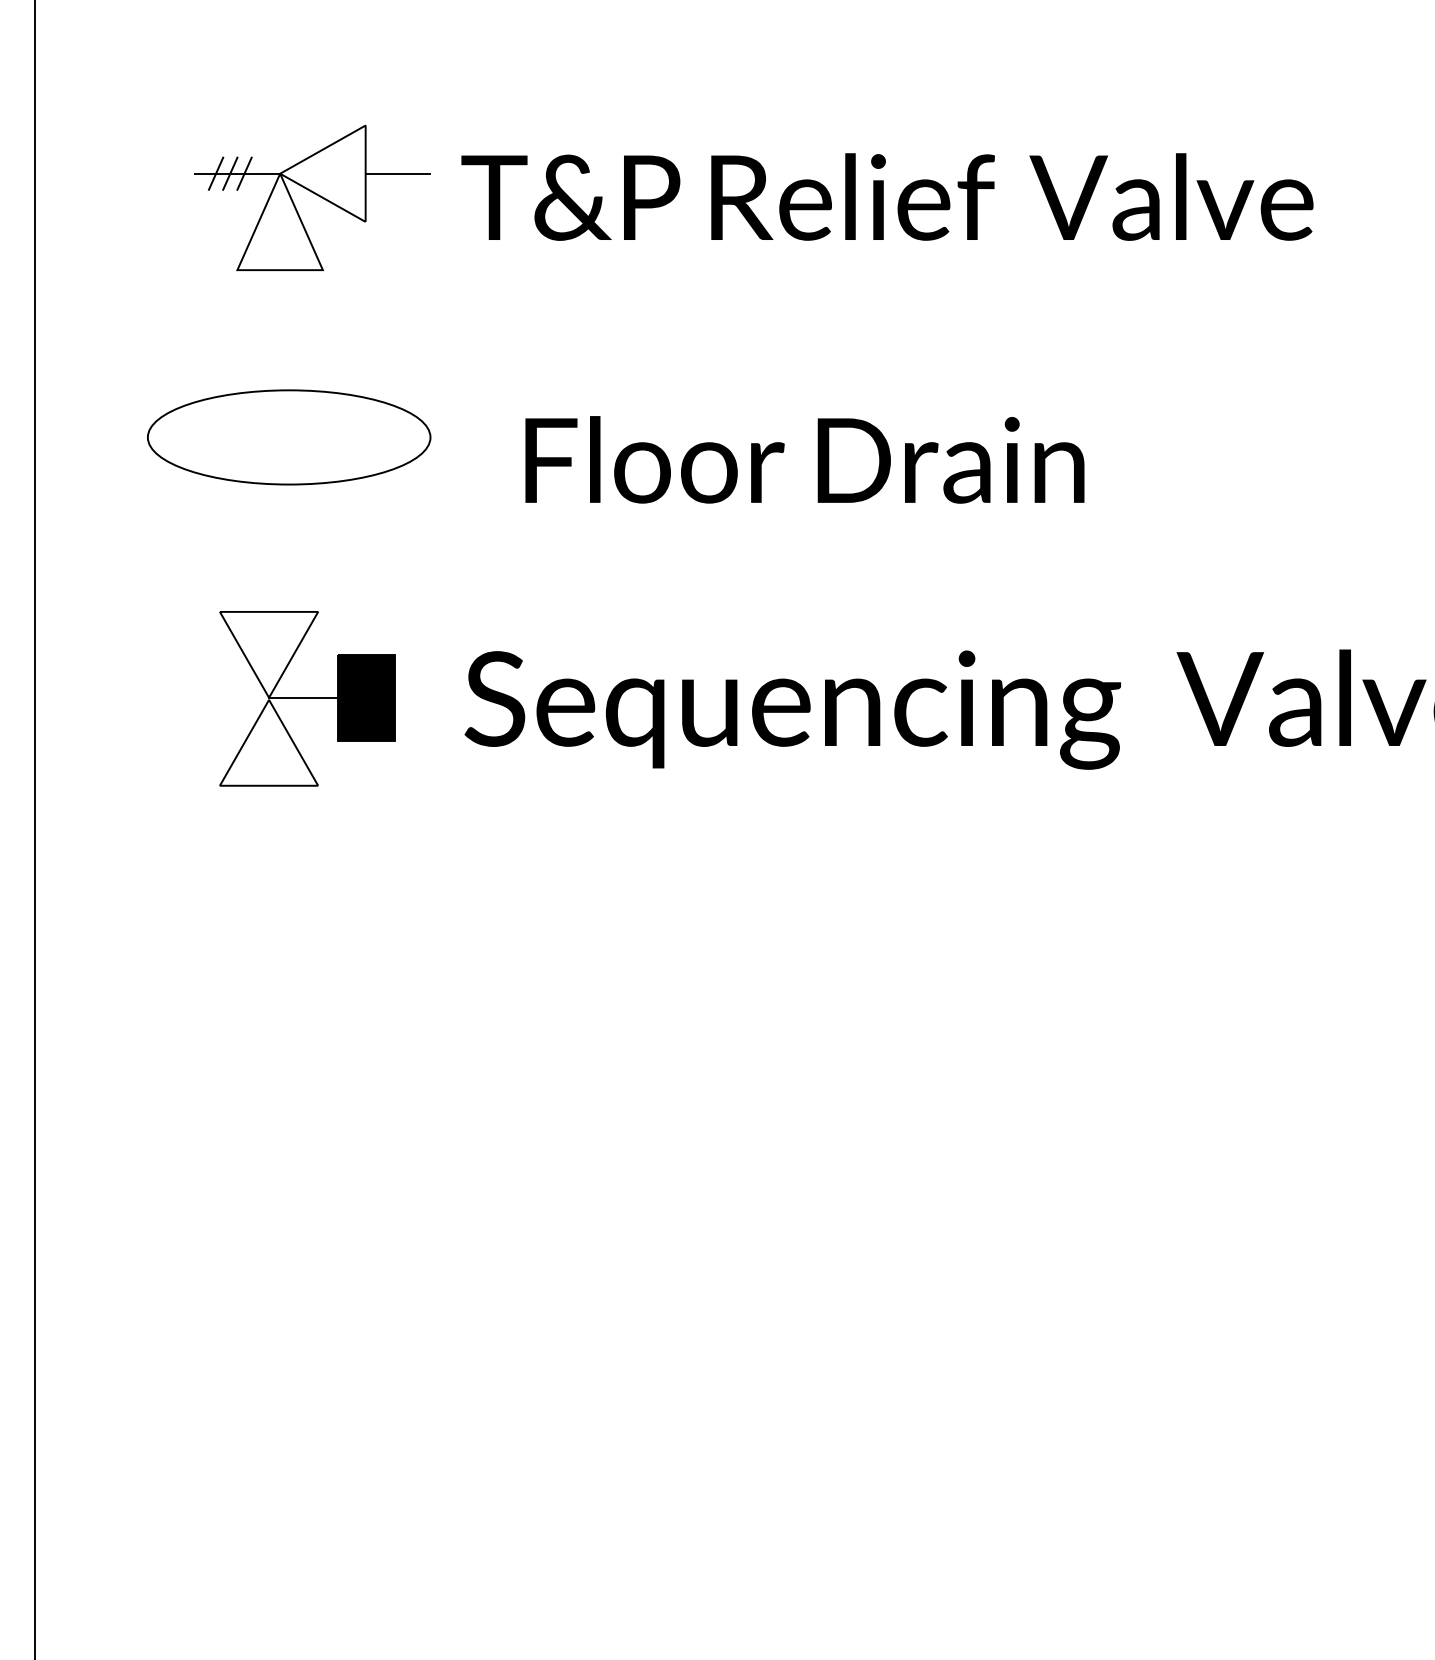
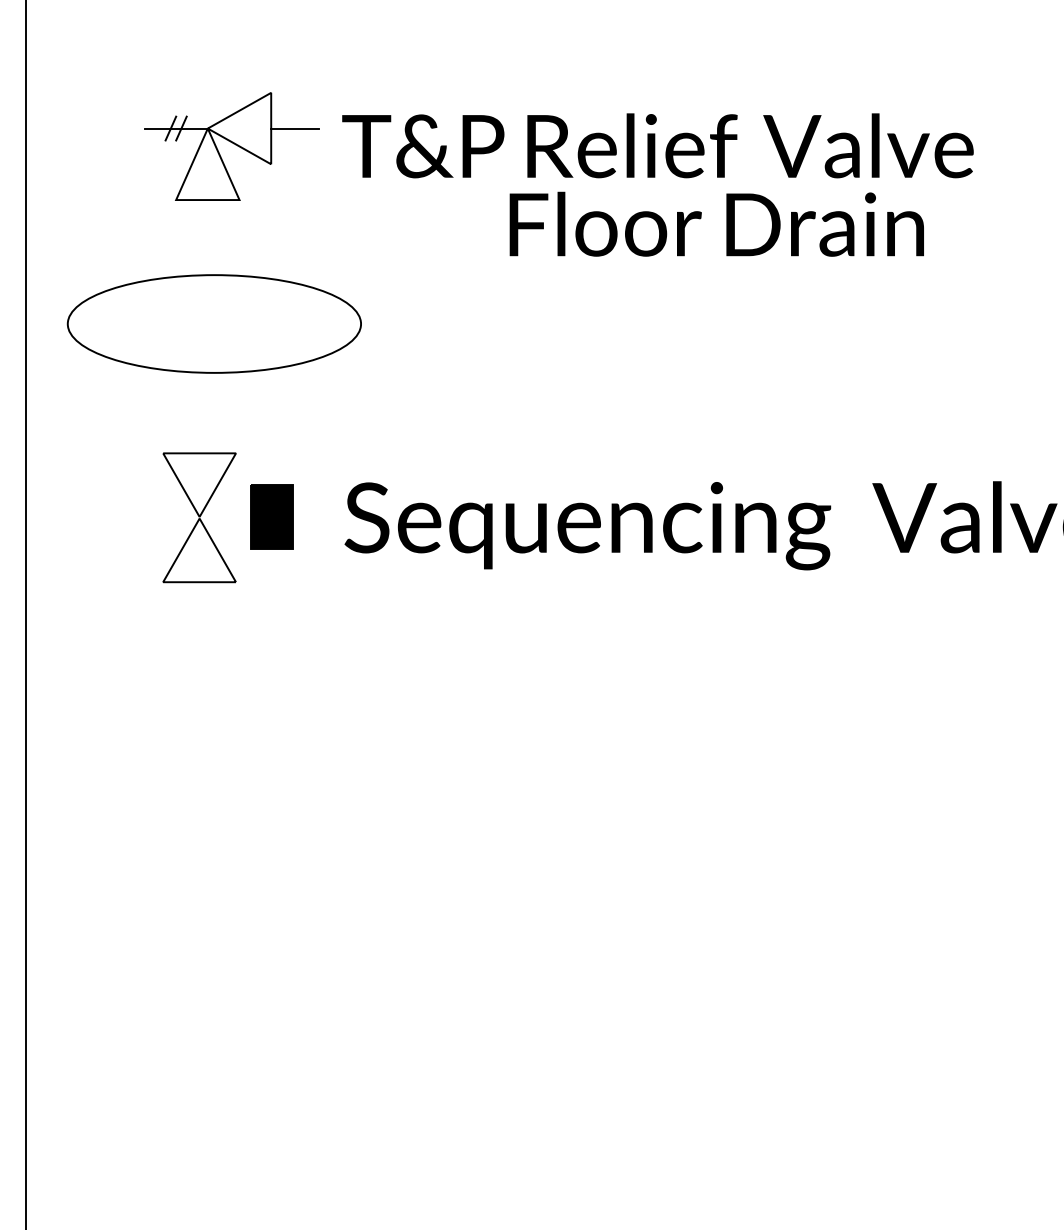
line: (215, 173) -> (159, 128), removed
part: (289, 437) -> (214, 324), size x1.4
text: (804, 459) -> (716, 224), moved
line: (303, 697) -> (225, 516), removed

